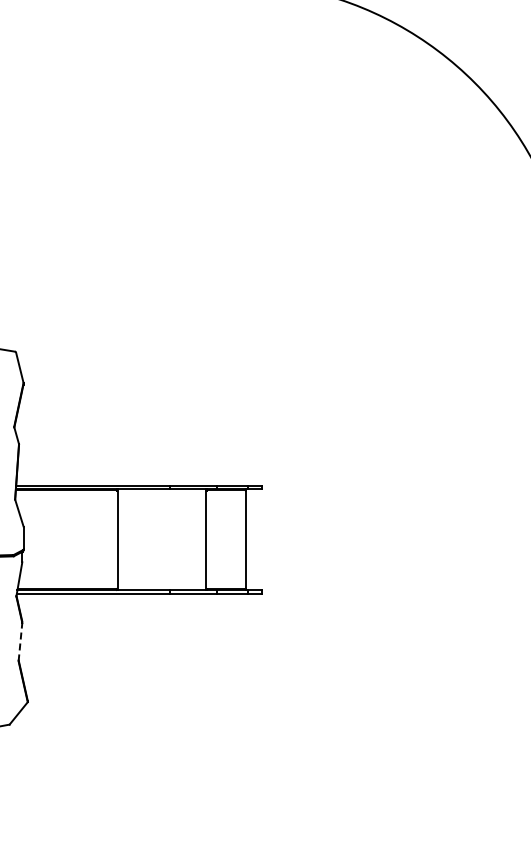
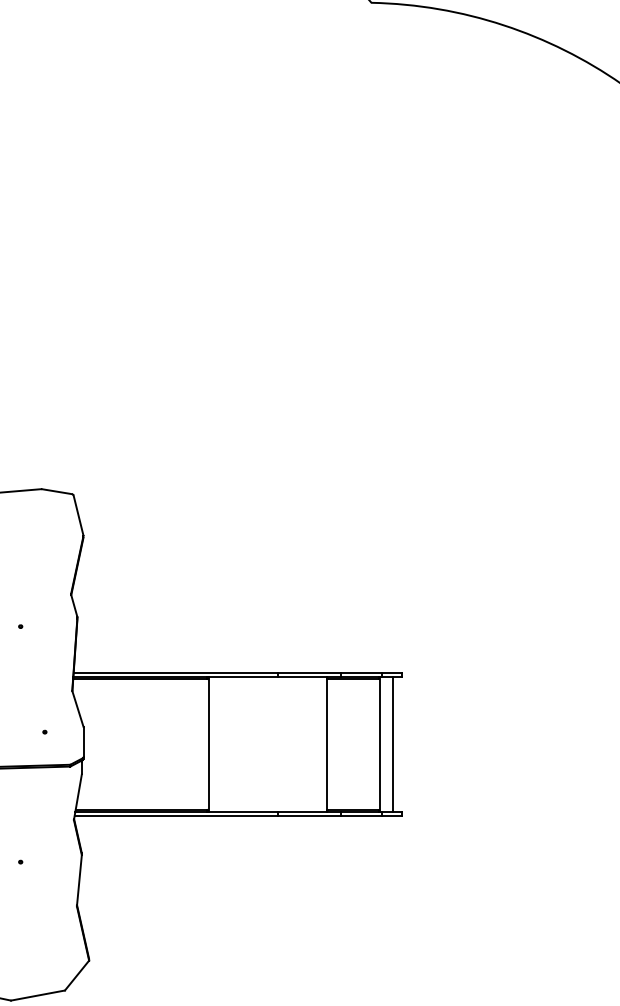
line: (256, 539) -> (393, 744), added
line: (20, 641) -> (79, 879), dashed -> solid

